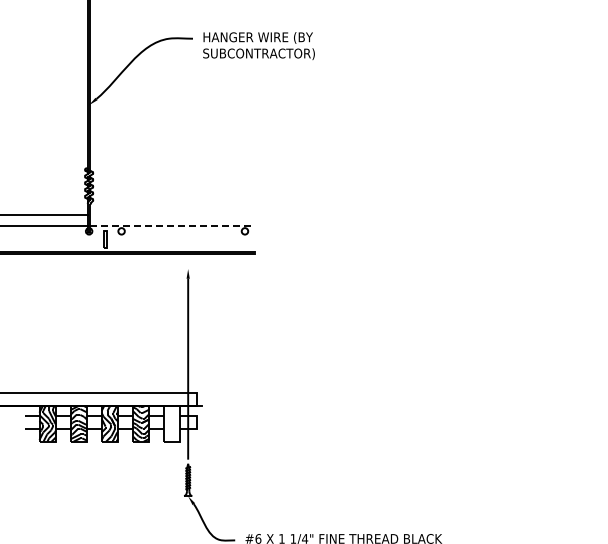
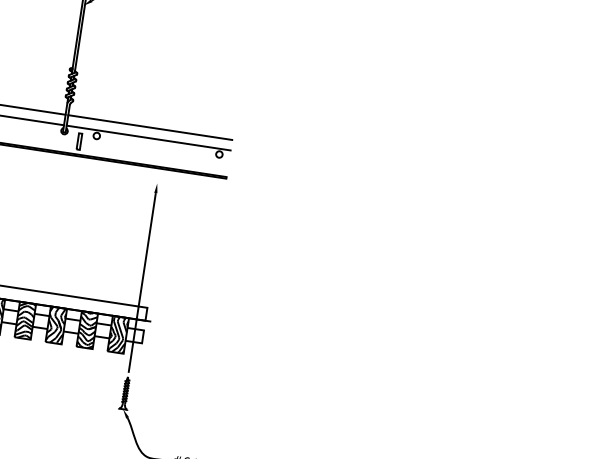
line: (172, 215) -> (149, 127), added
line: (173, 225) -> (149, 137), dashed -> solid
hatch: (172, 423) -> (118, 334), added

